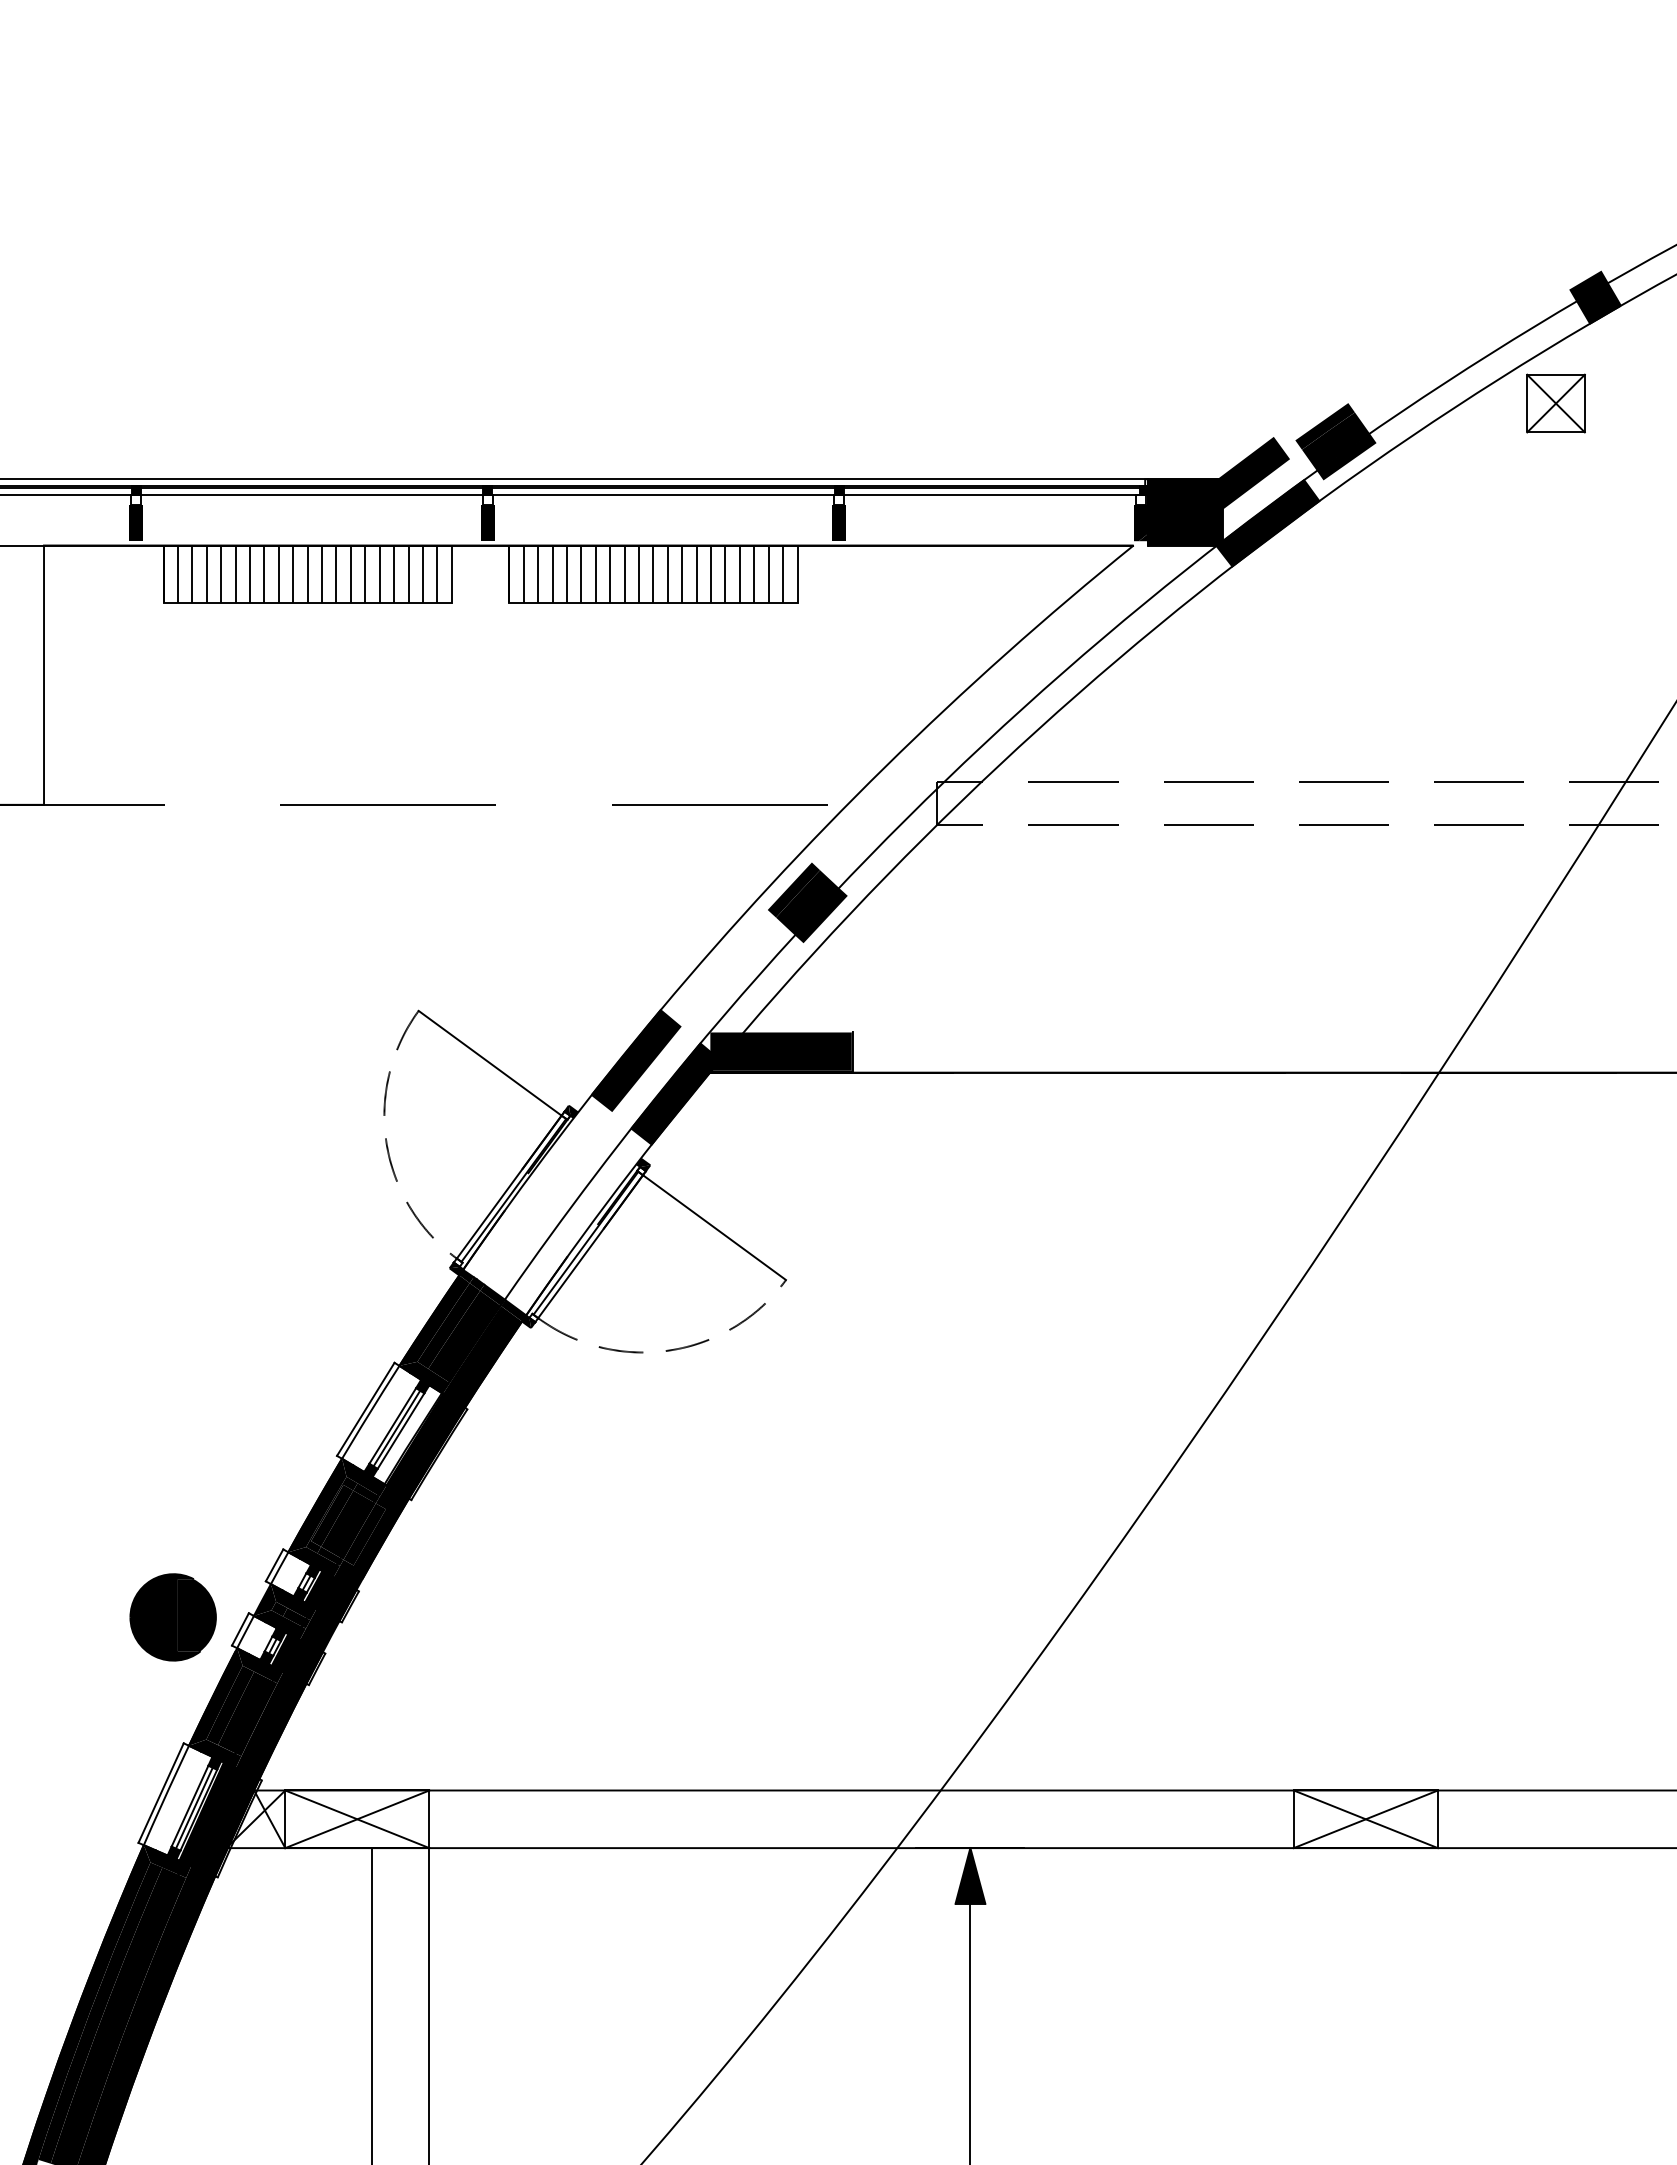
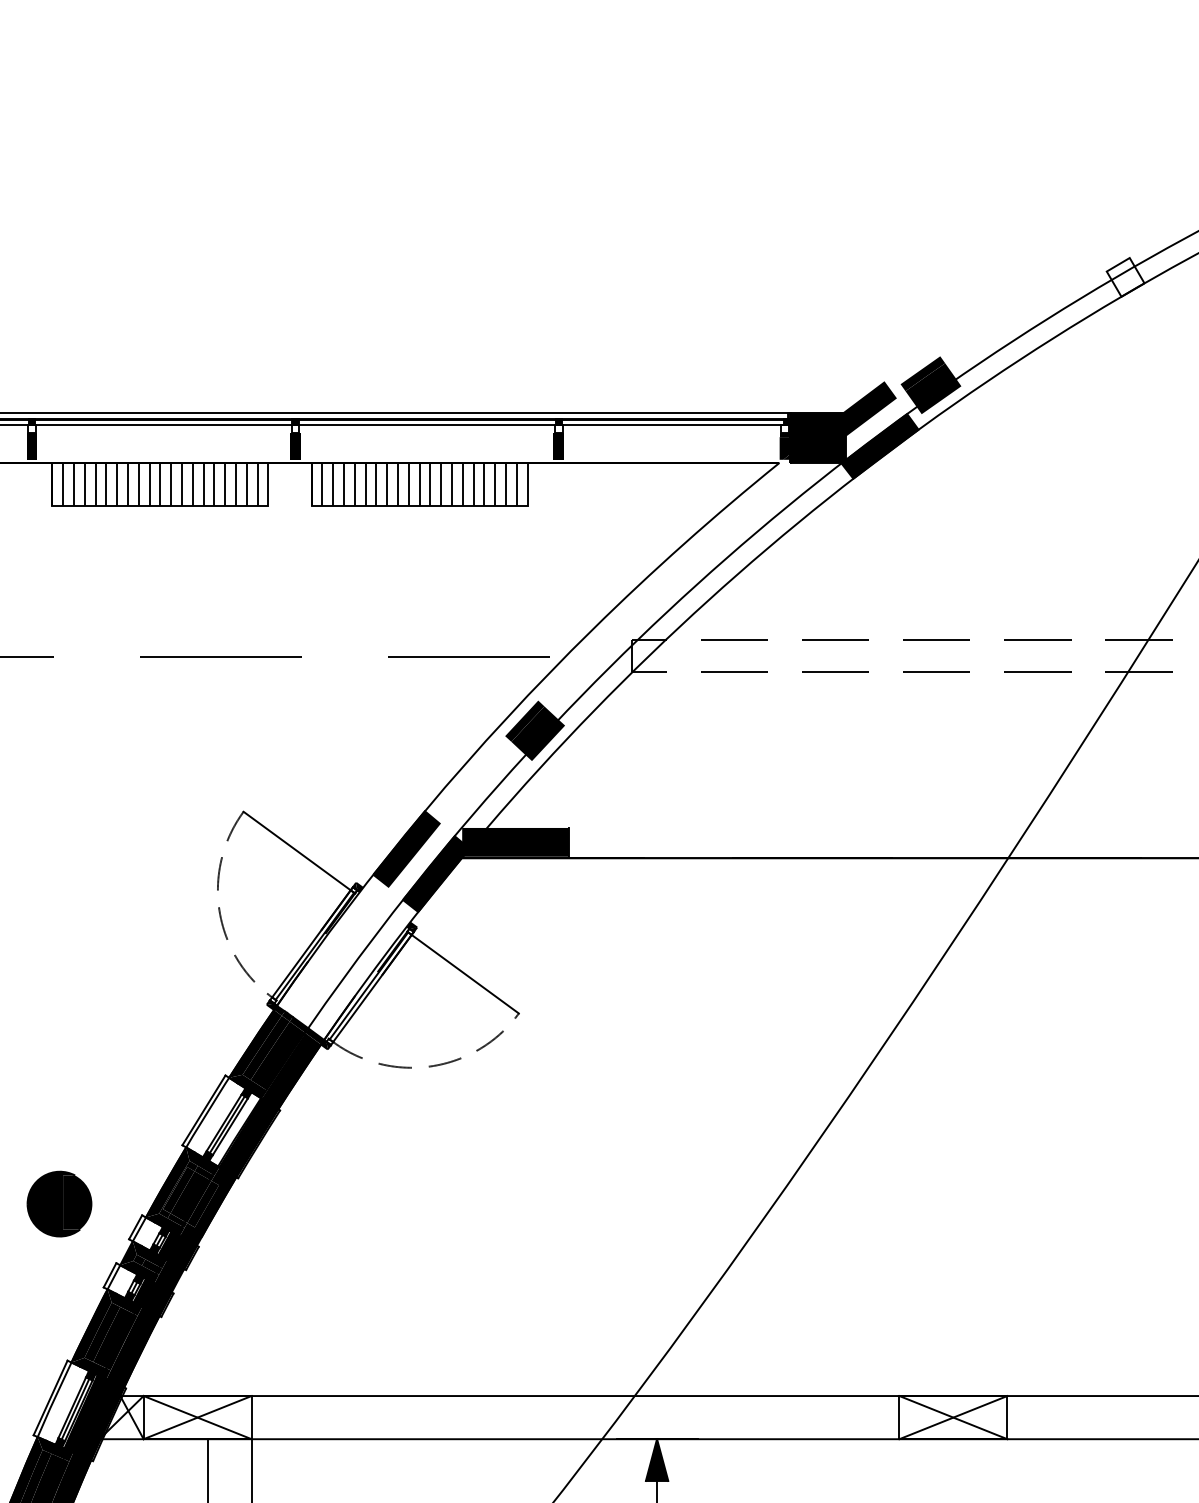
fill: (1595, 297) -> (1125, 277), removed
part: (1555, 403) -> (1095, 356), removed
part: (172, 1617) -> (59, 1204), moved

